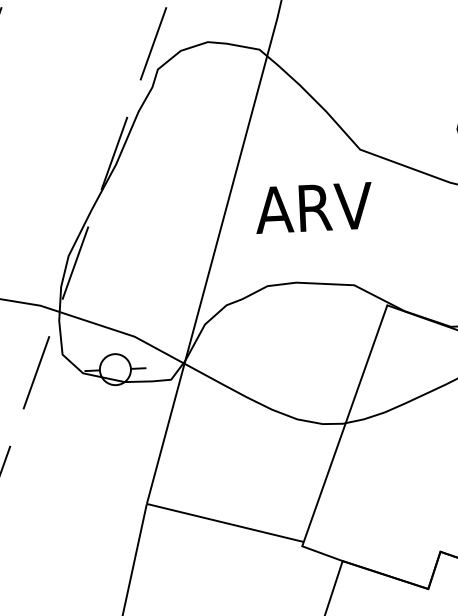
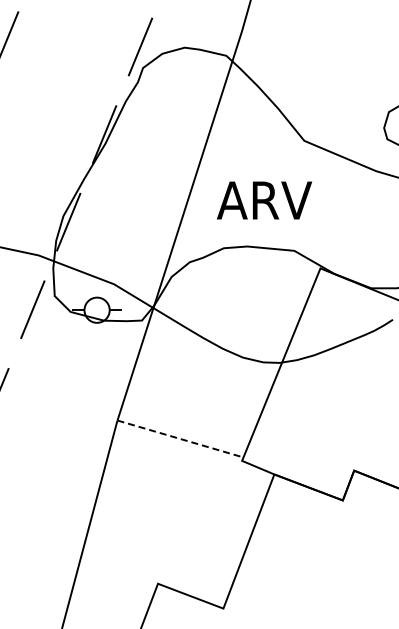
text: (313, 207) -> (264, 200), moved
line: (225, 523) -> (180, 439), solid -> dashed

